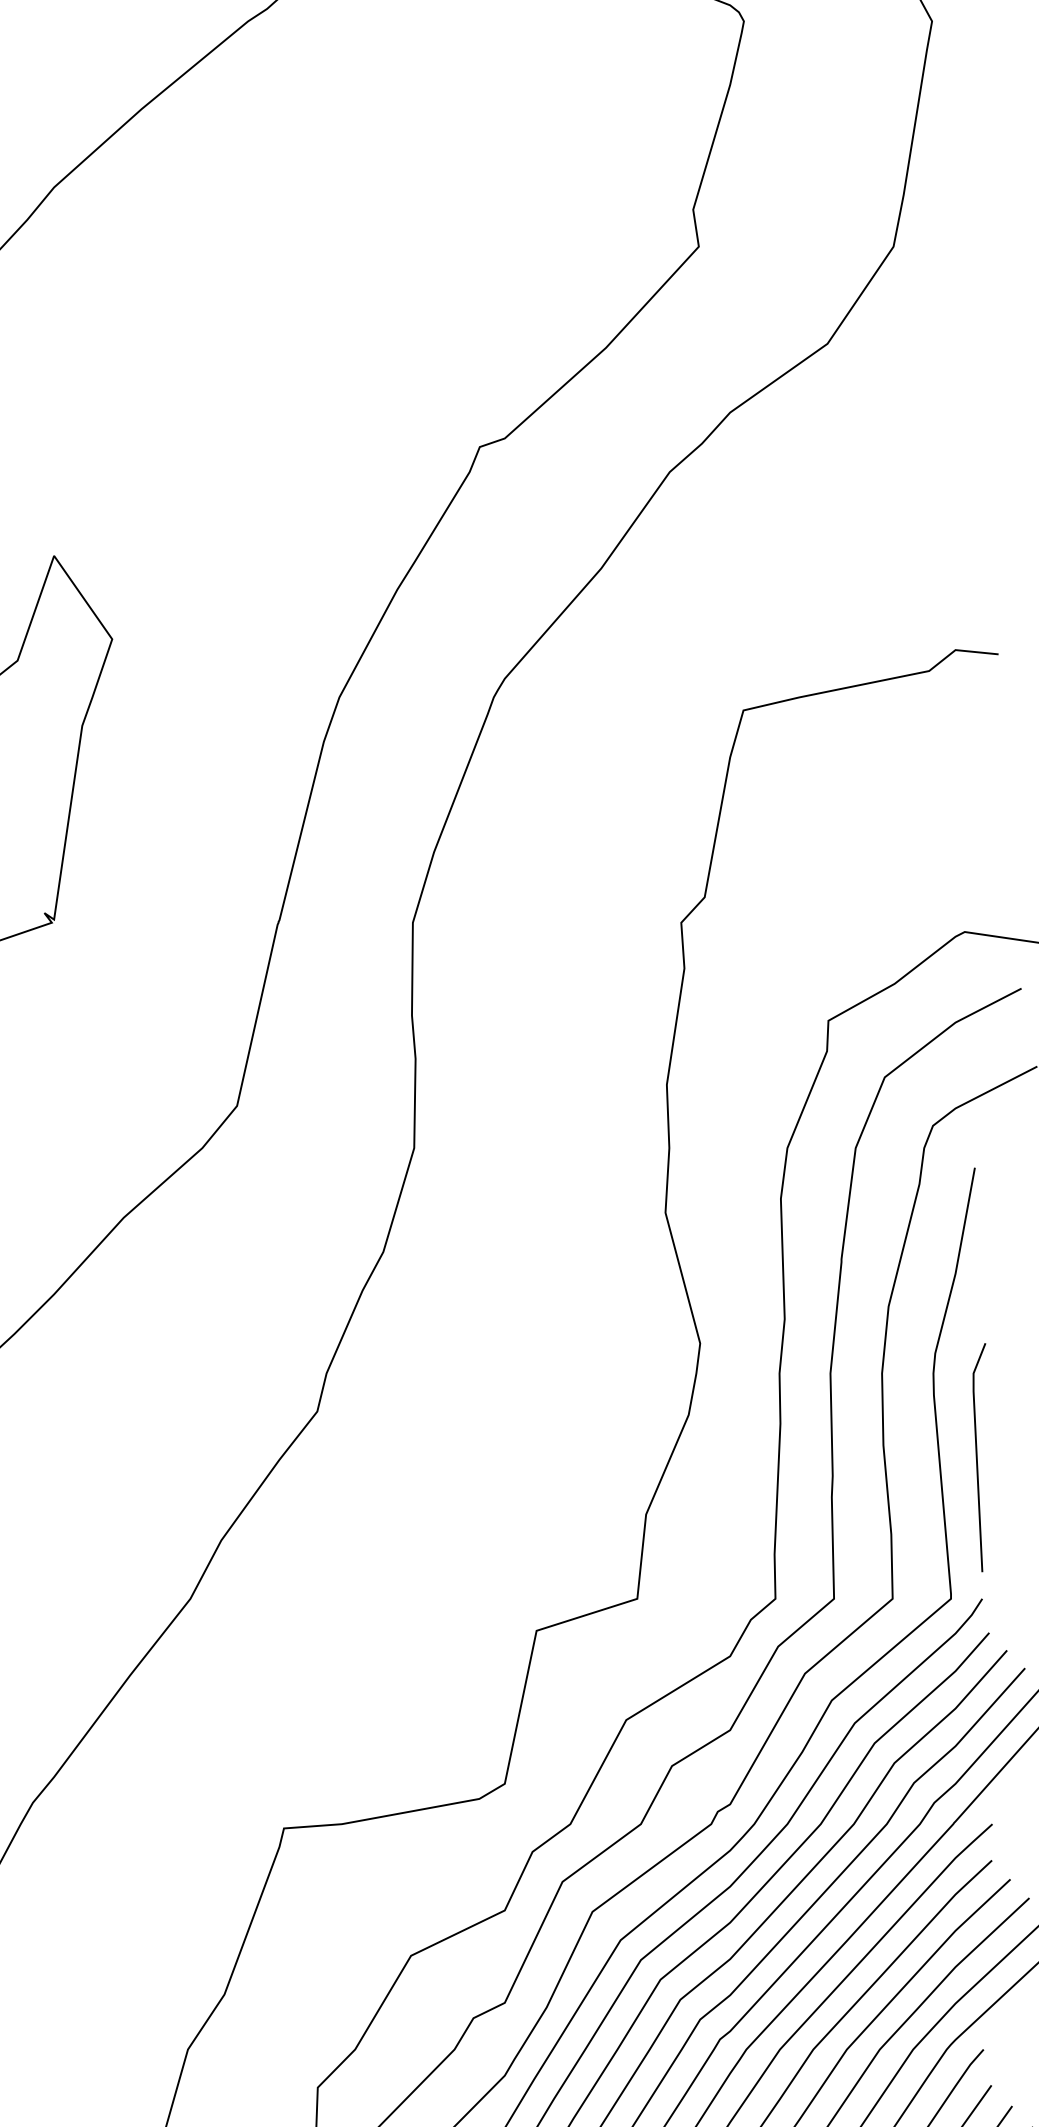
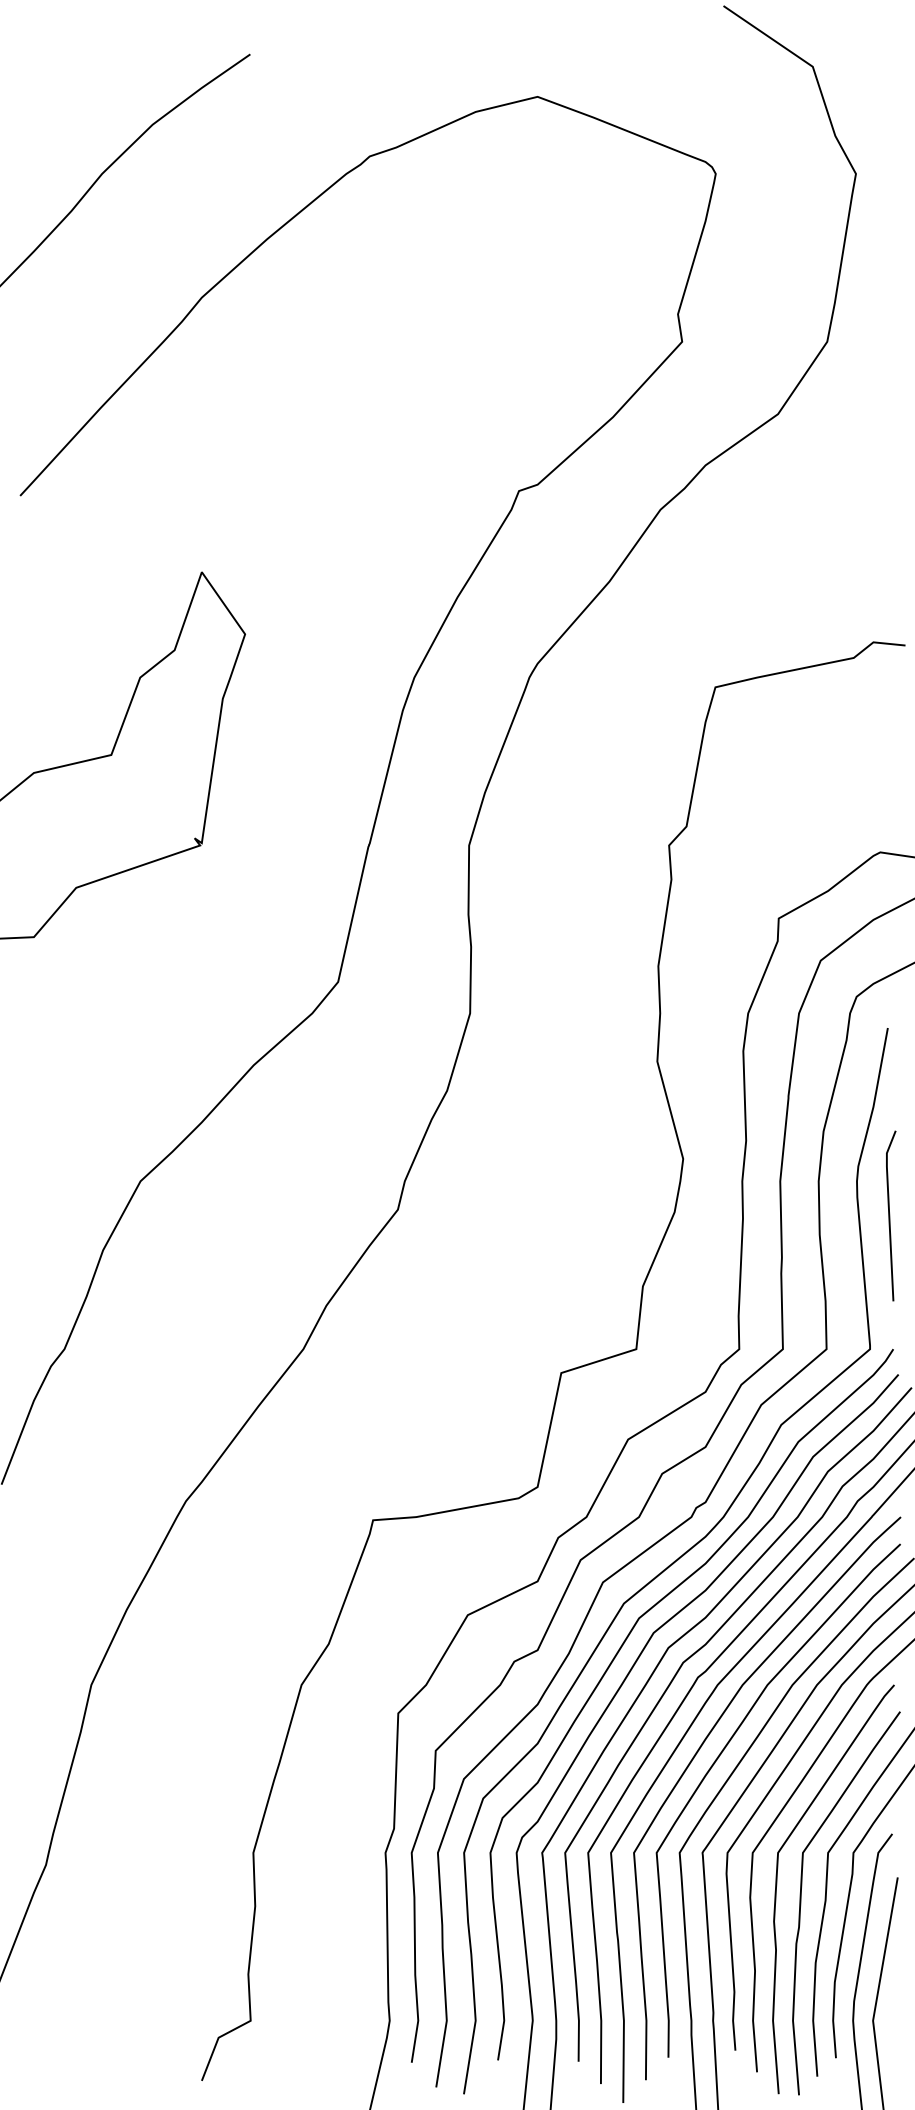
line: (978, 1456) -> (890, 1215), moved

